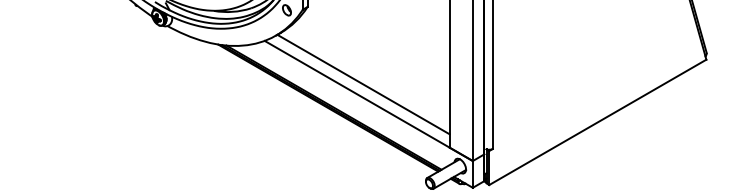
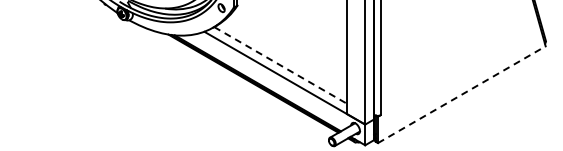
line: (363, 84) -> (280, 65), solid -> dashed
line: (597, 122) -> (461, 94), solid -> dashed

